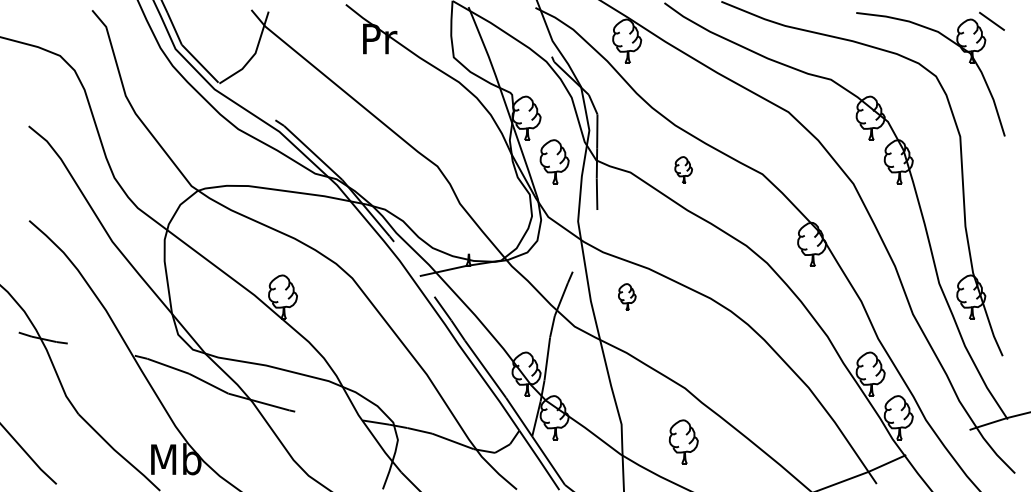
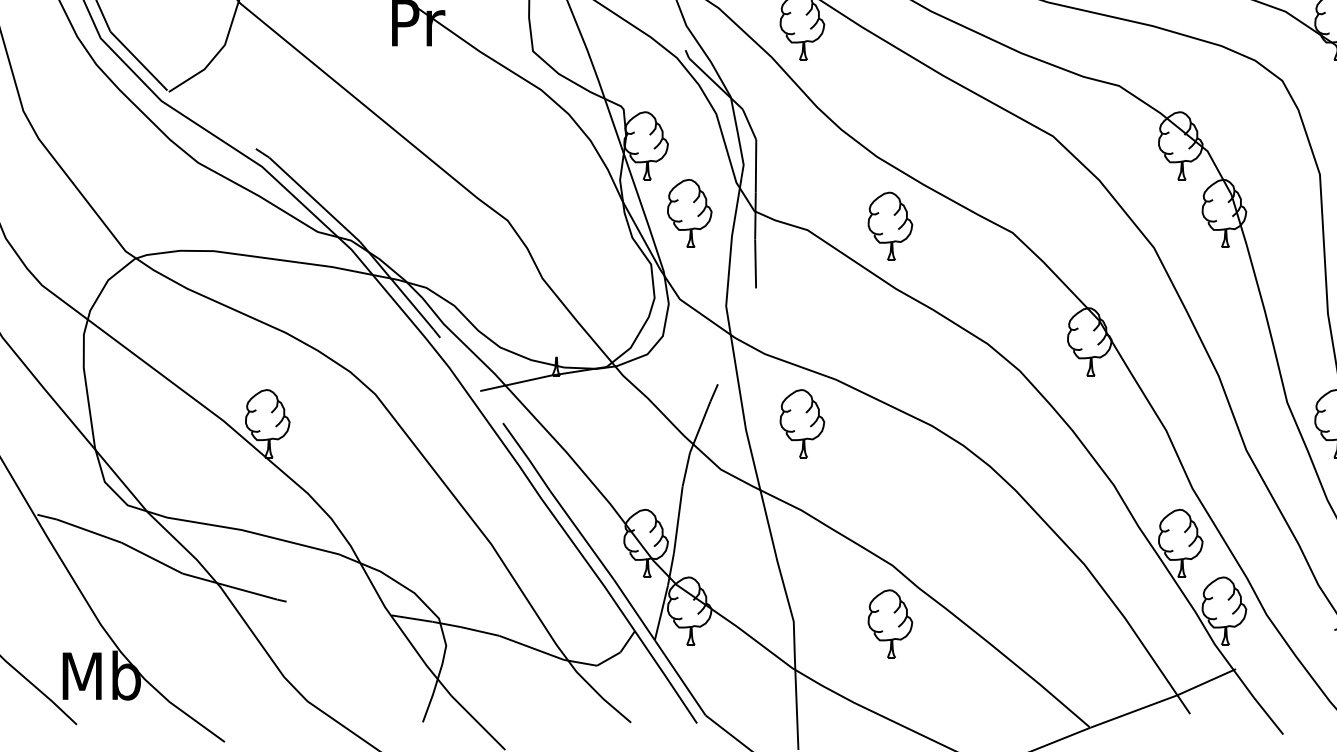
part: (683, 169) -> (889, 225), size x1.67
part: (627, 296) -> (802, 422), size x1.67
part: (683, 441) -> (889, 623), moved

